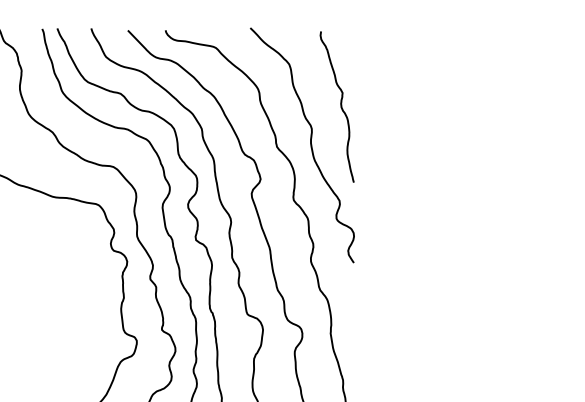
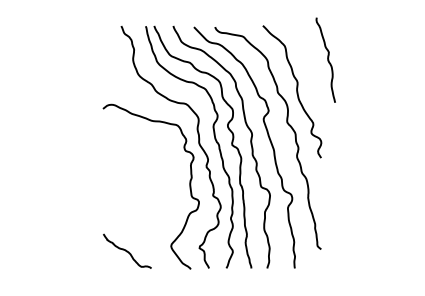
curve: (340, 105) -> (327, 59), moved

